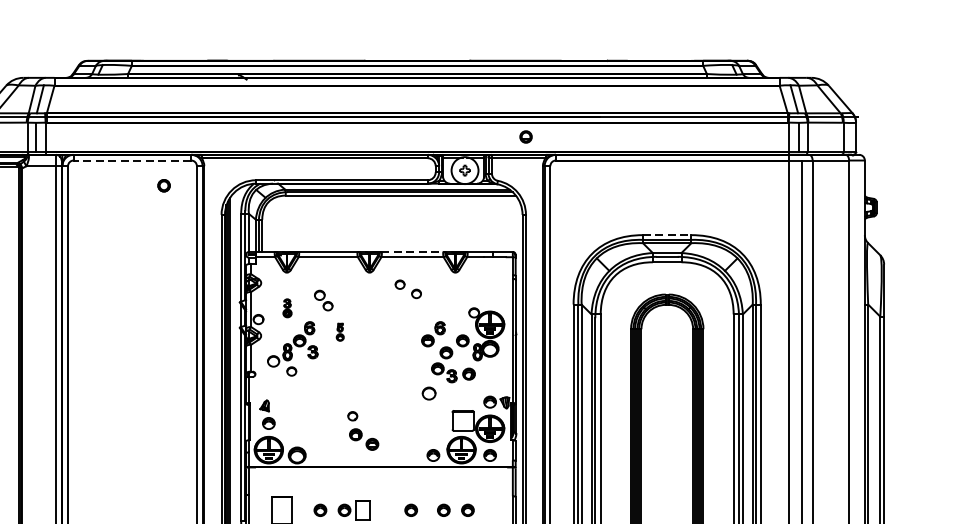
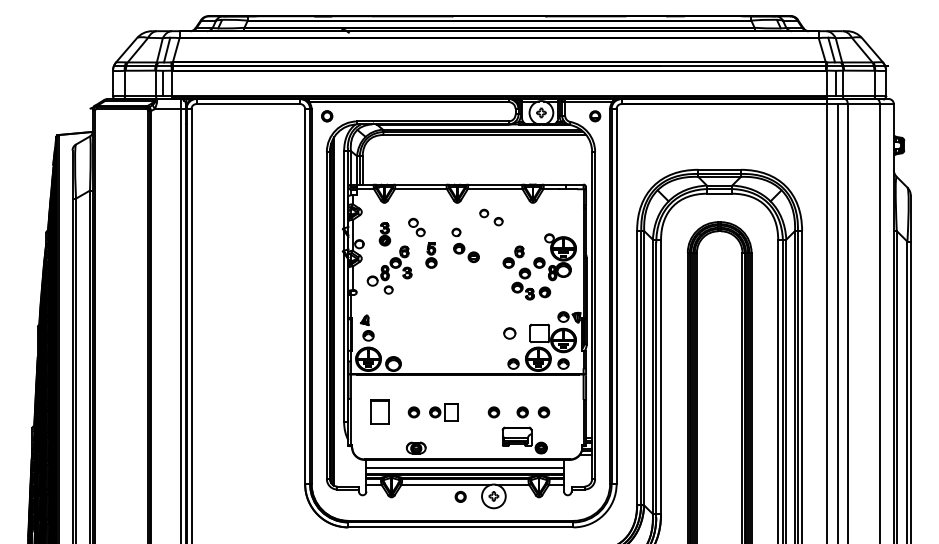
part: (526, 137) -> (595, 116), moved
line: (132, 161) -> (248, 104), dashed -> solid
part: (164, 185) -> (327, 116), moved
line: (668, 234) -> (720, 169), dashed -> solid
line: (412, 251) -> (495, 184), dashed -> solid
part: (286, 308) -> (384, 234), size x1.43
part: (340, 332) -> (431, 255), size x1.67
part: (428, 393) -> (509, 333), moved
part: (362, 431) -> (465, 245), moved

